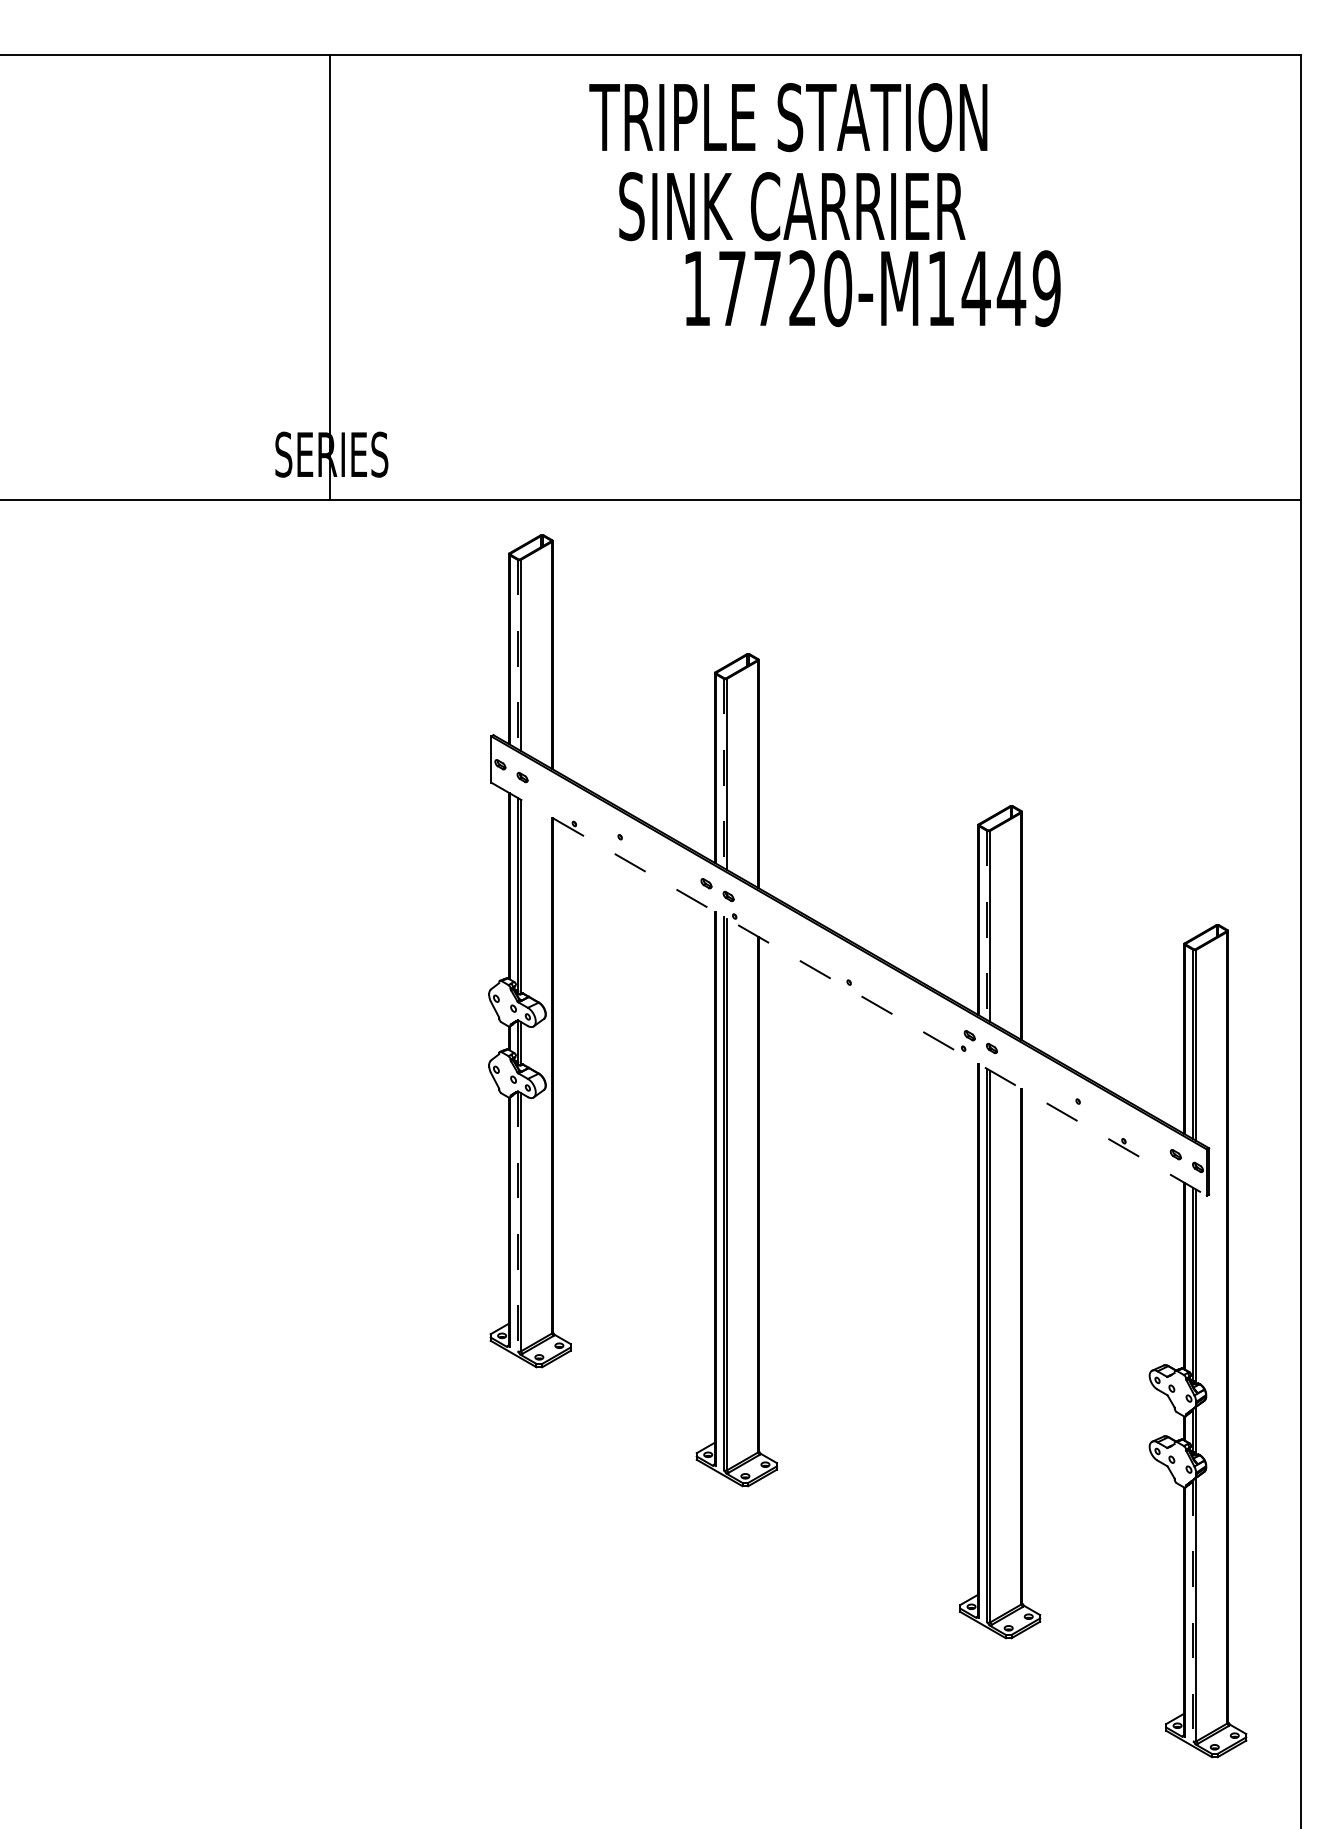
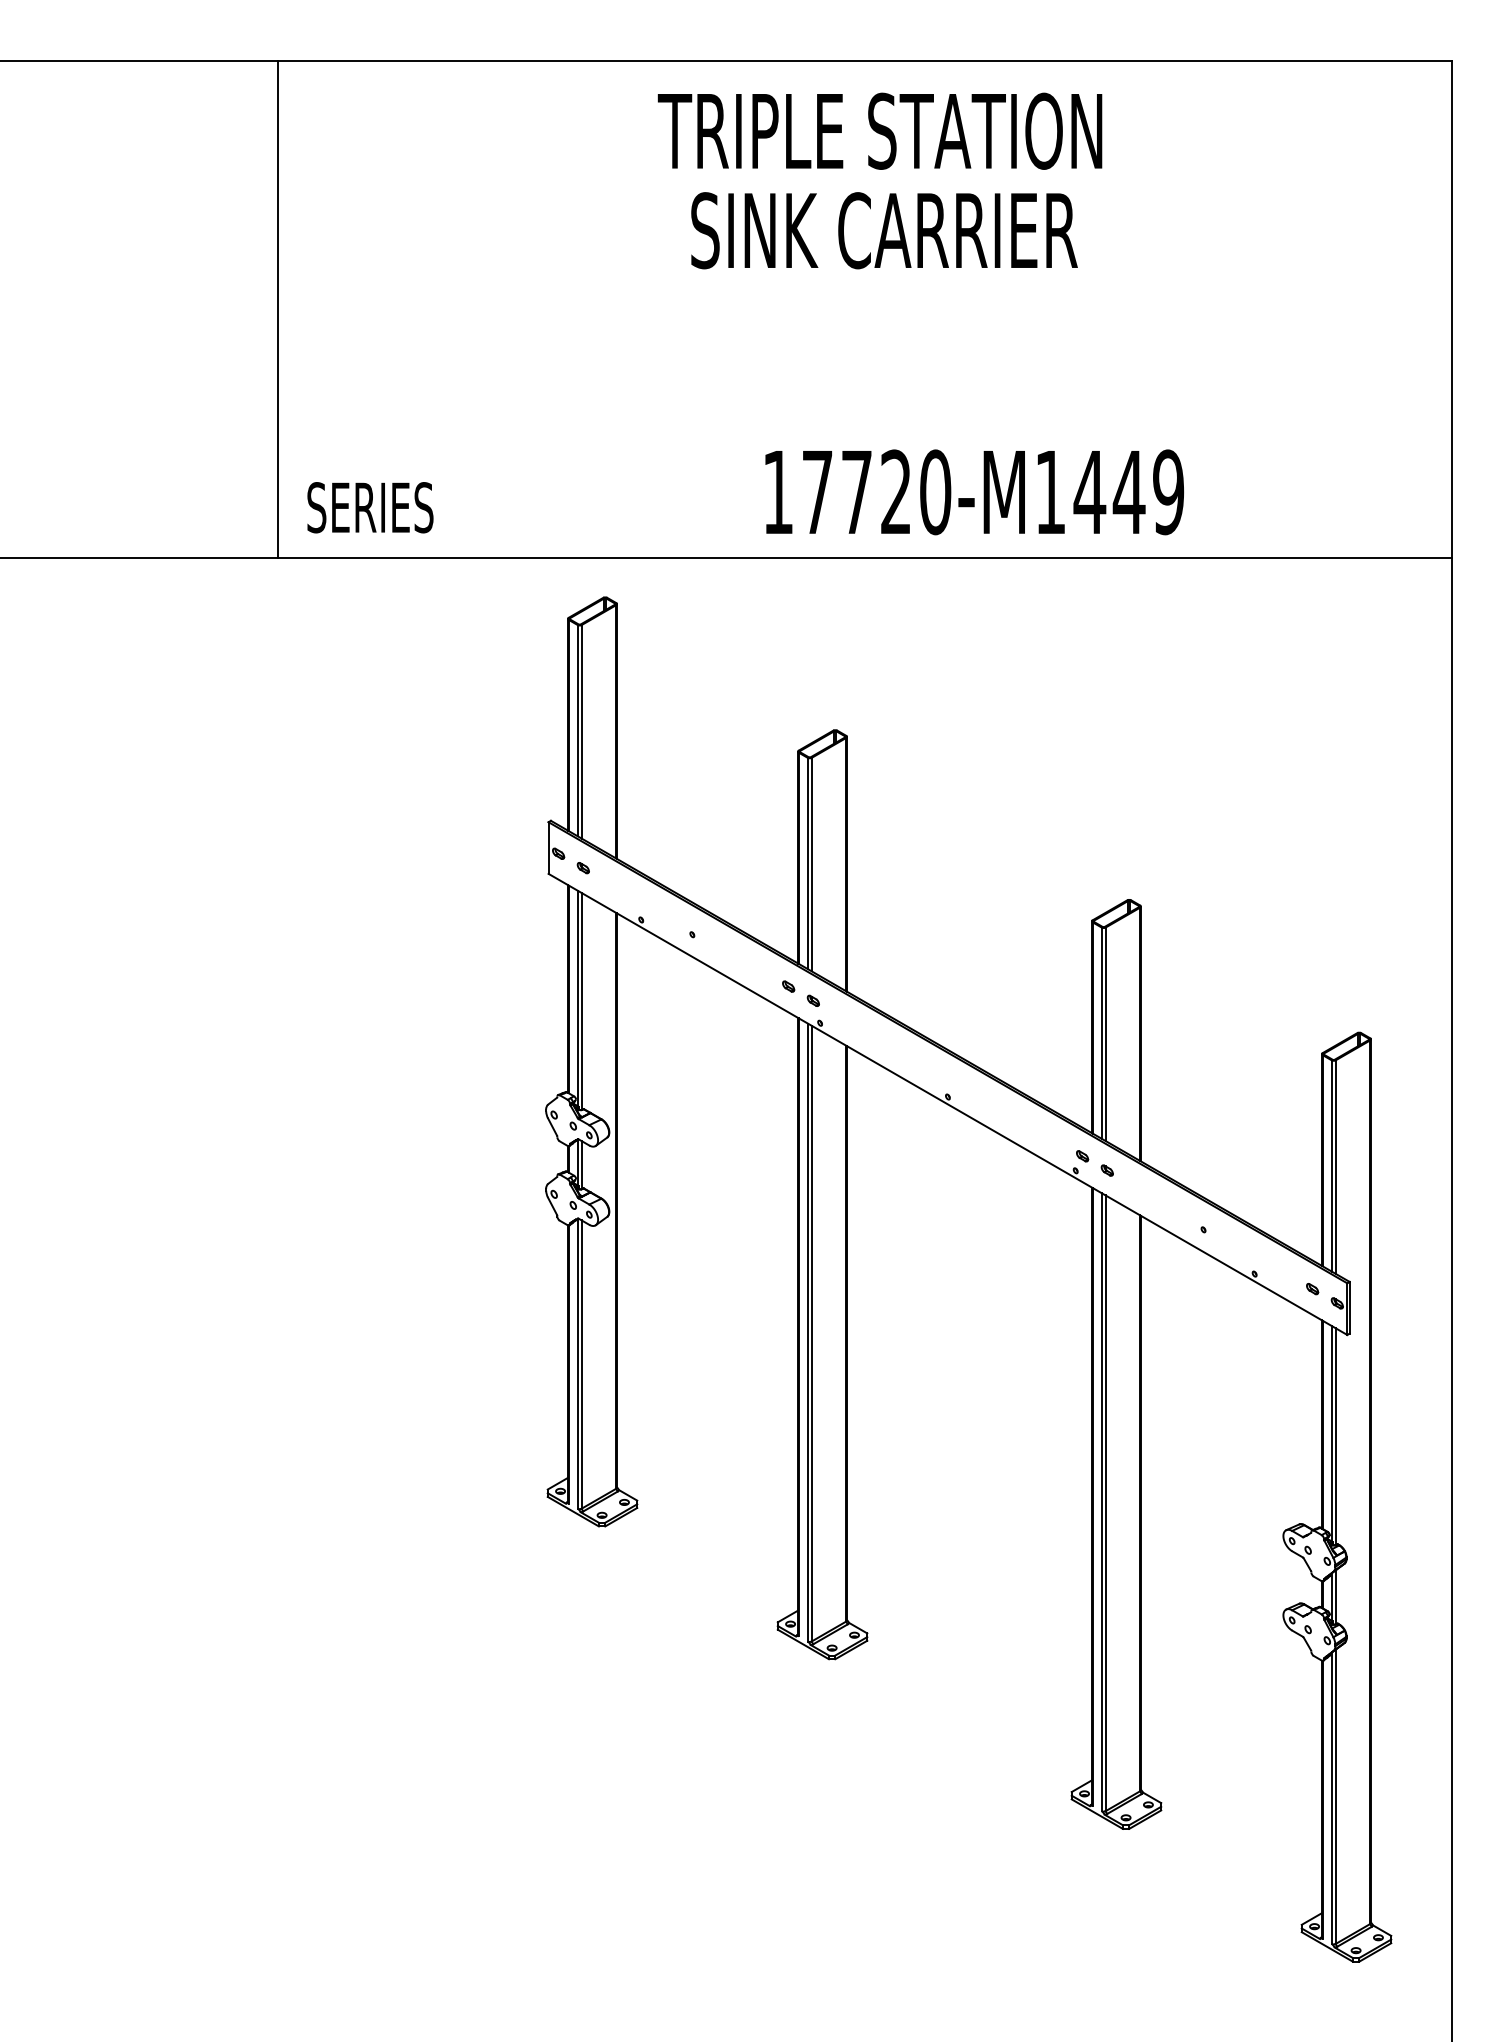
line: (329, 277) -> (277, 309), moved
text: (872, 288) -> (974, 492), moved
line: (517, 654) -> (577, 730), dashed -> solid
line: (723, 773) -> (807, 863), dashed -> solid
line: (986, 925) -> (1101, 1033), dashed -> solid
line: (849, 989) -> (948, 1104), dashed -> solid
line: (517, 1222) -> (577, 1364), dashed -> solid
line: (1192, 1610) -> (1331, 1798), dashed -> solid

